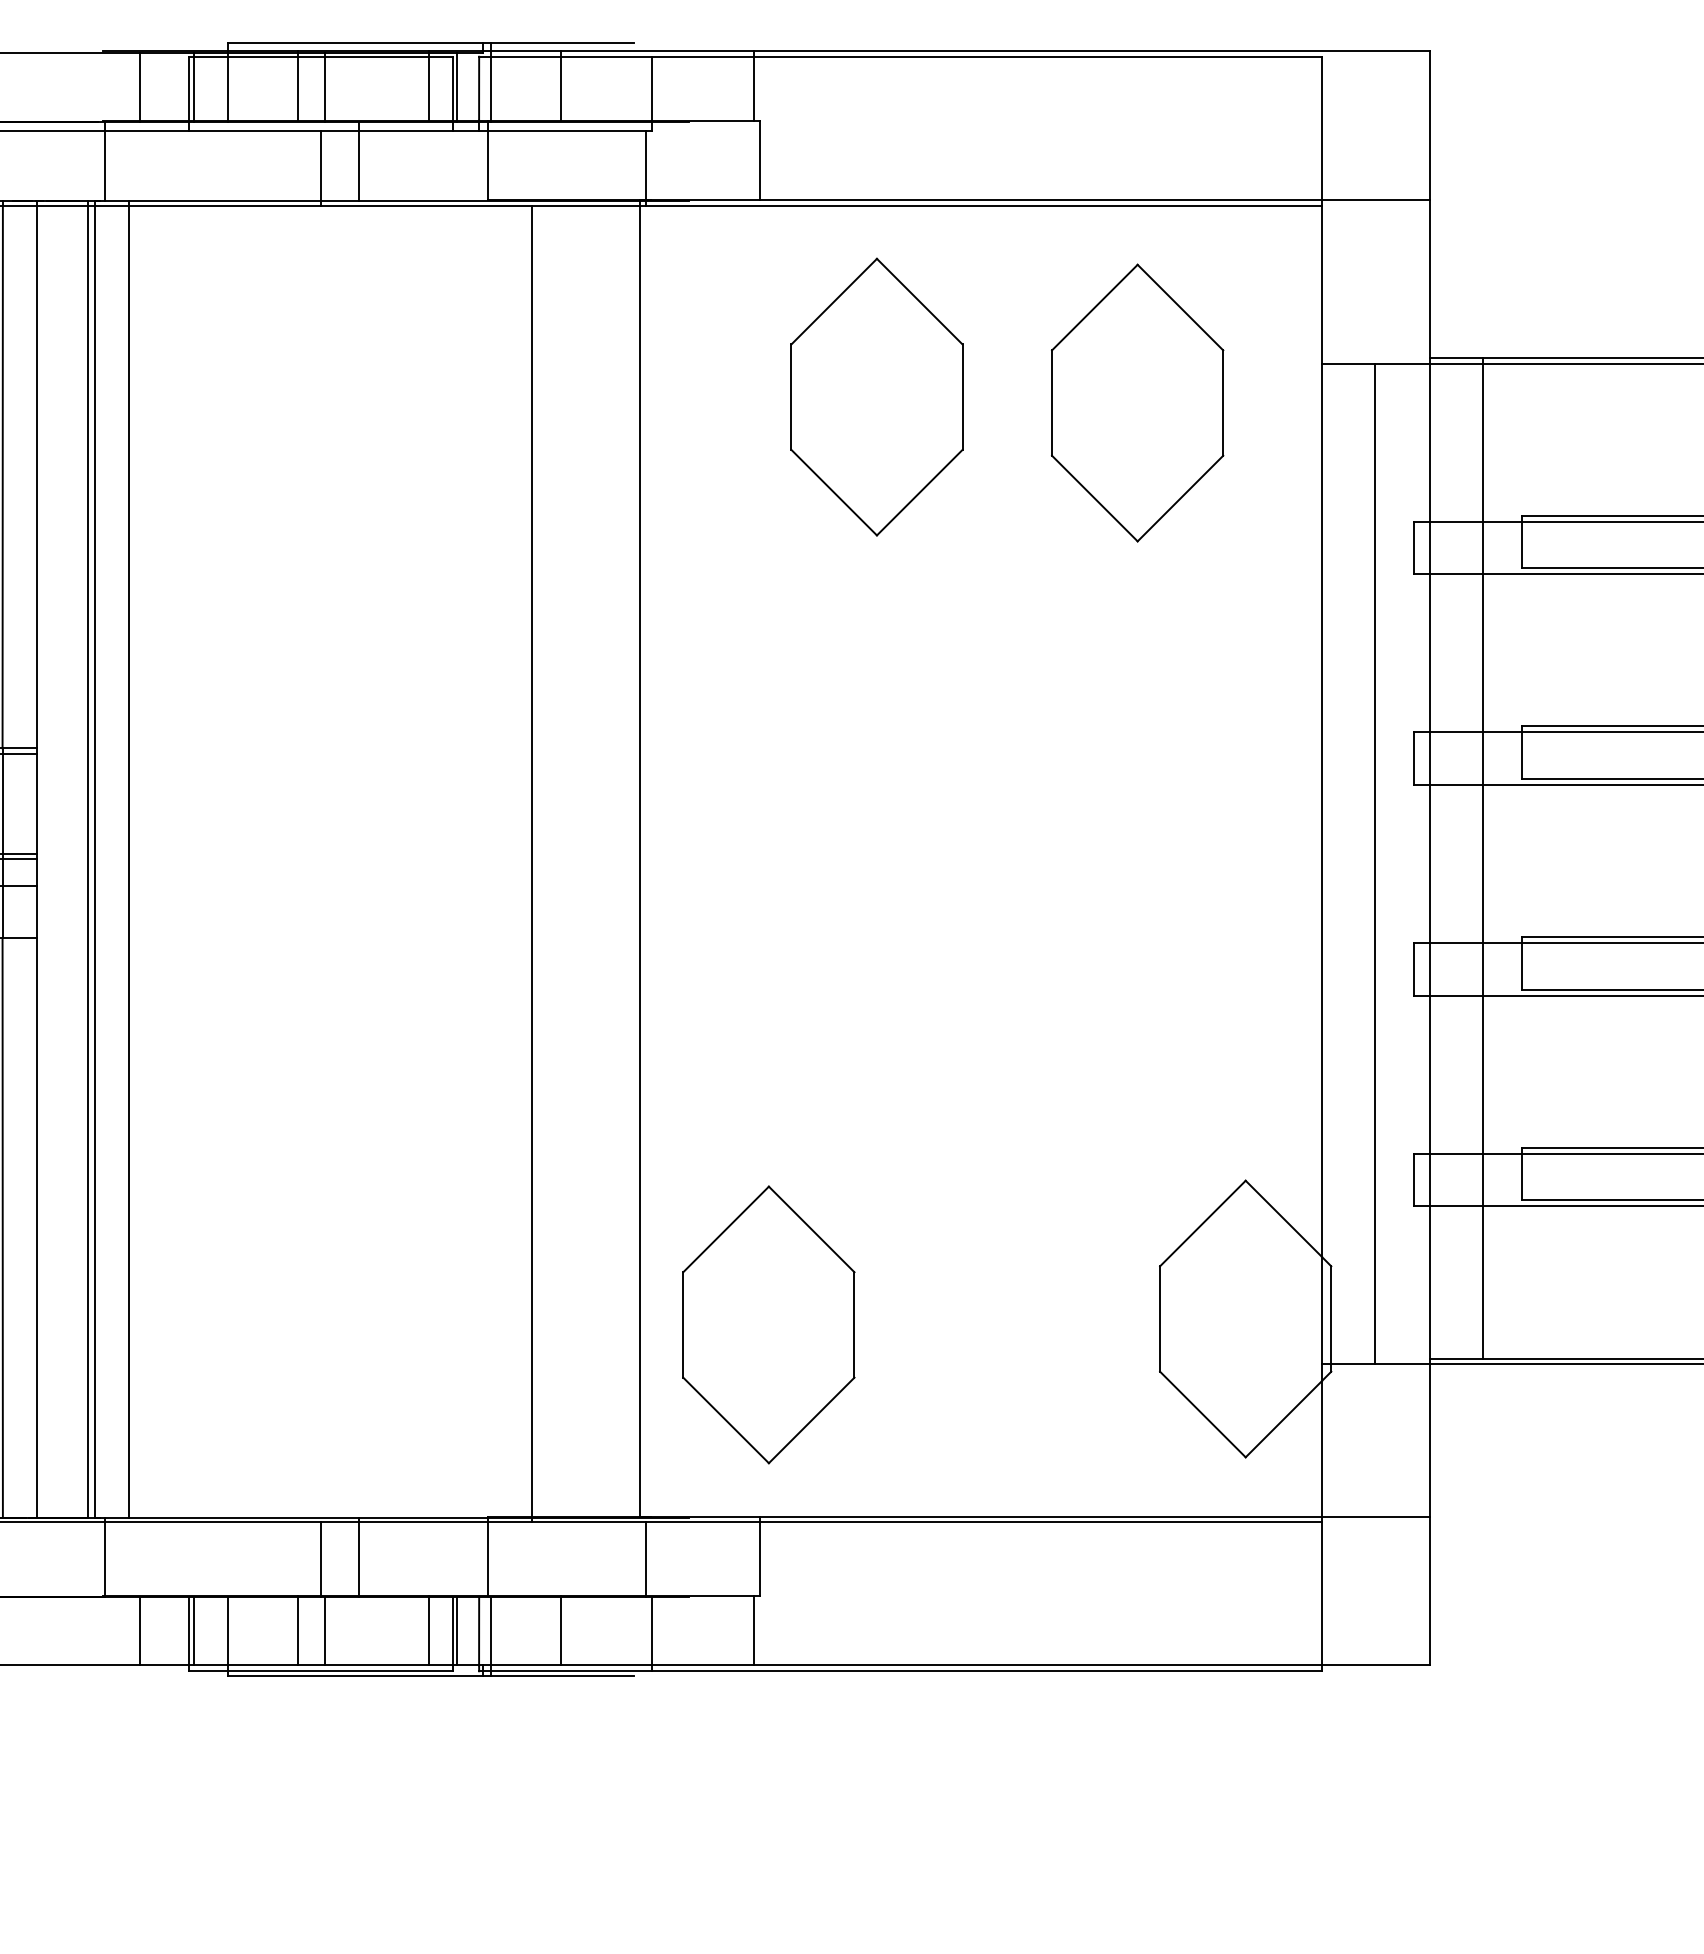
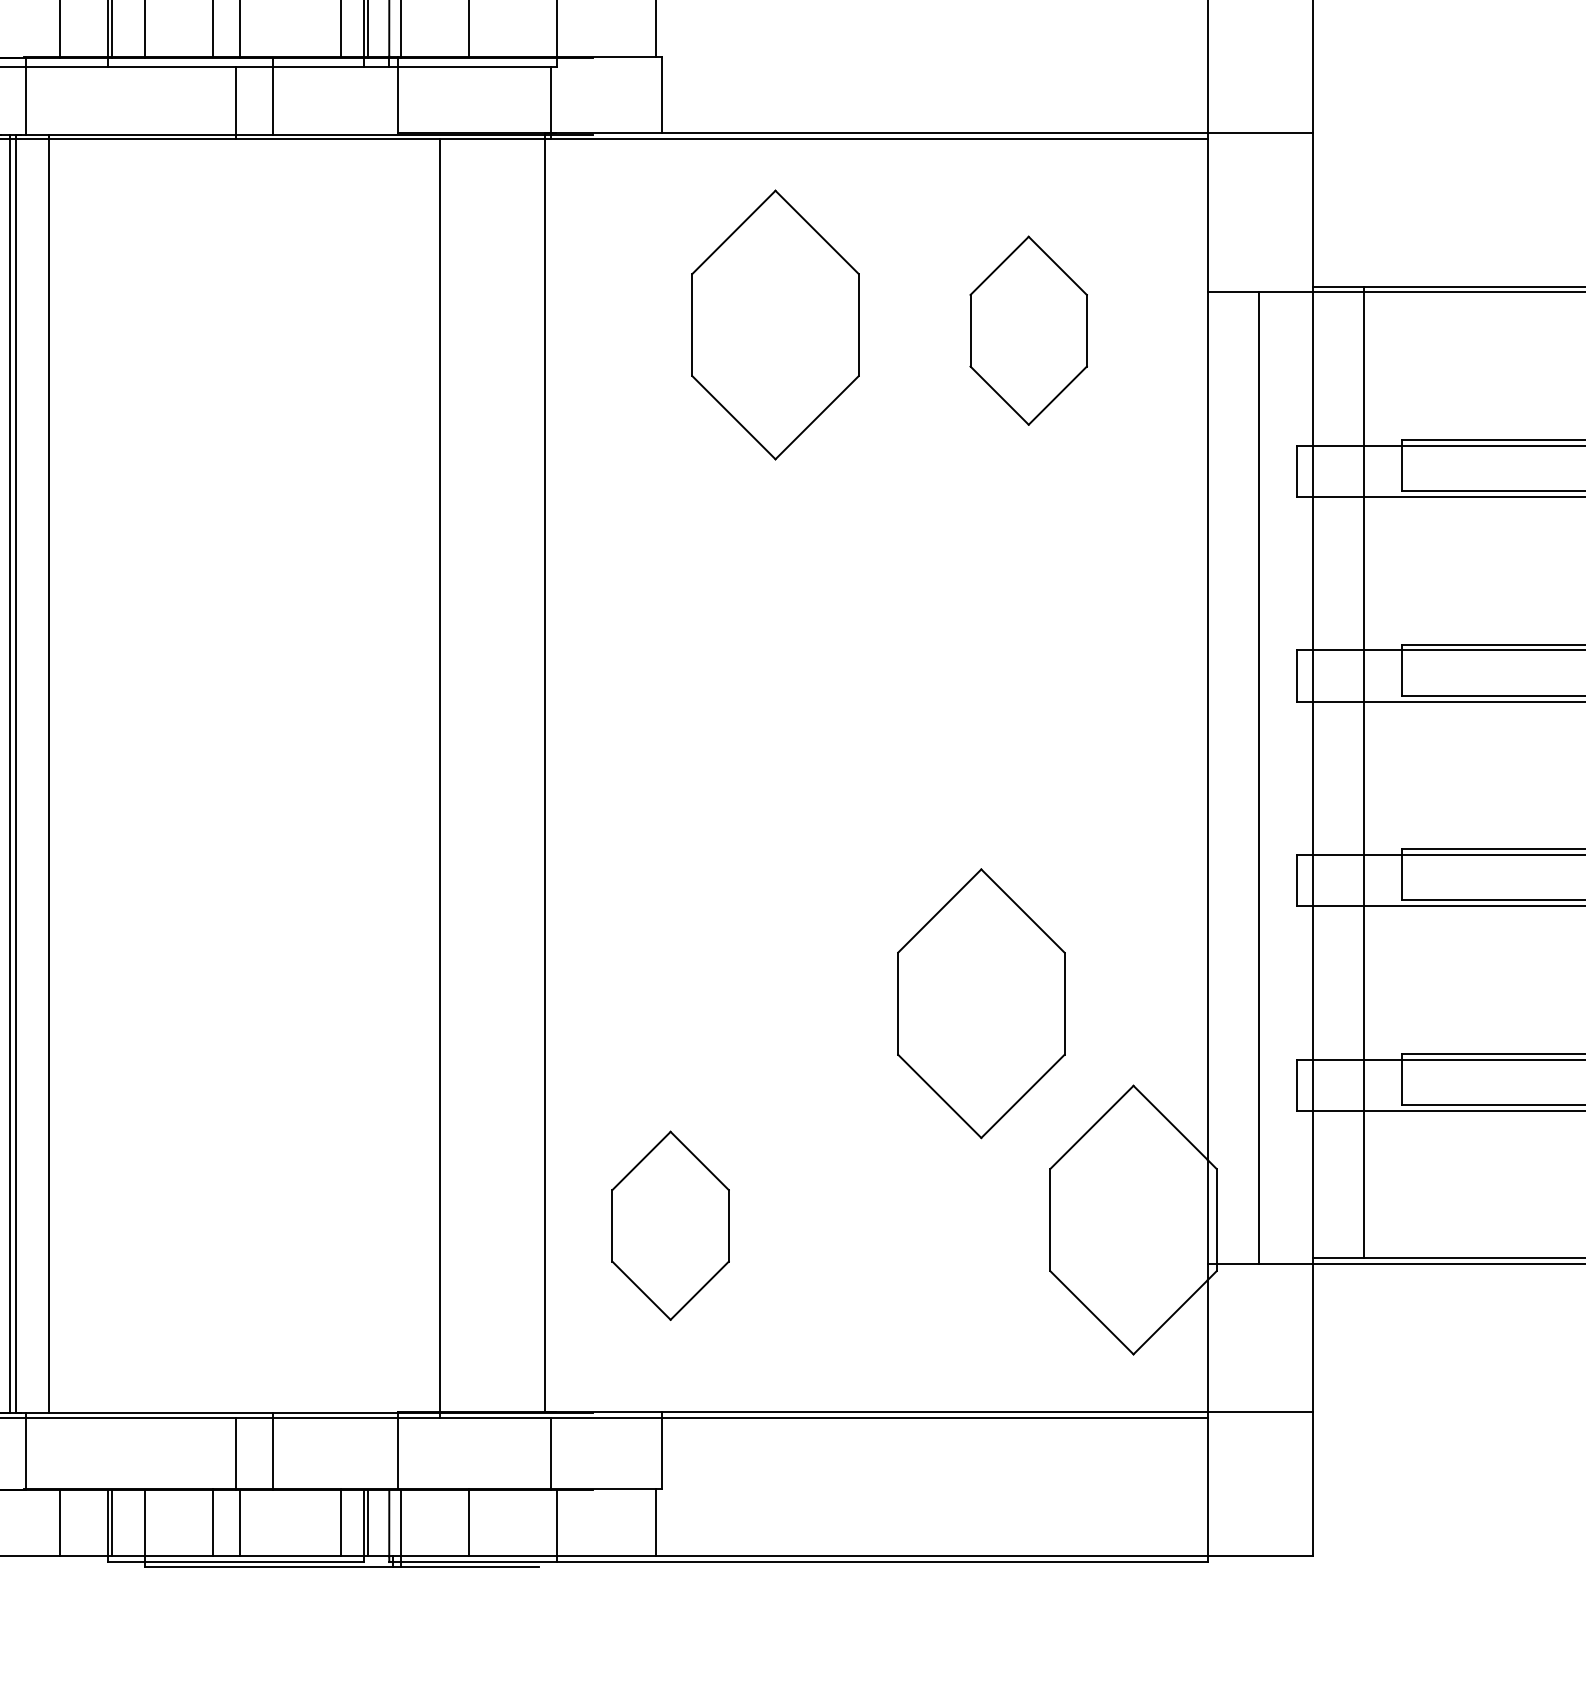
part: (1137, 402) -> (1028, 330), size x0.7
part: (1088, 1095) -> (980, 1003), added
part: (768, 1324) -> (670, 1225), size x0.7

